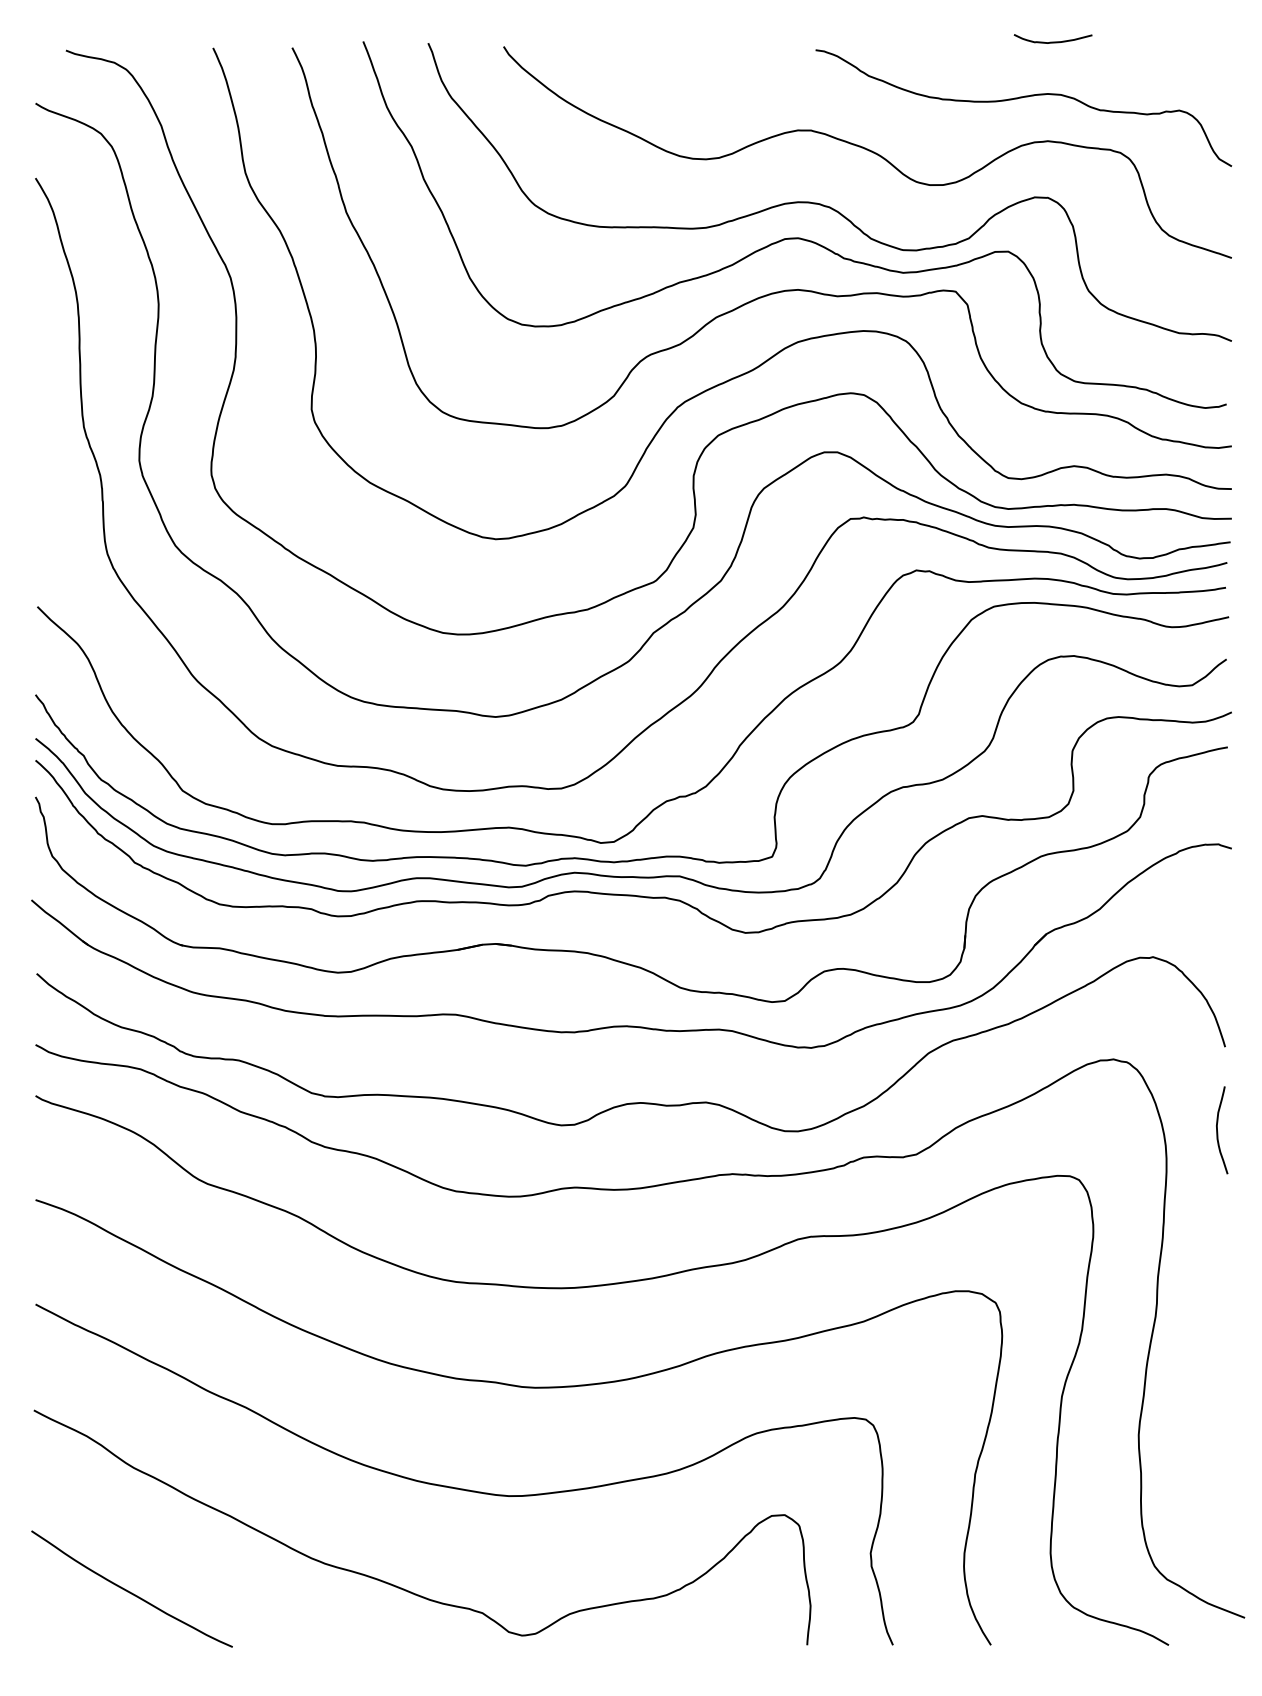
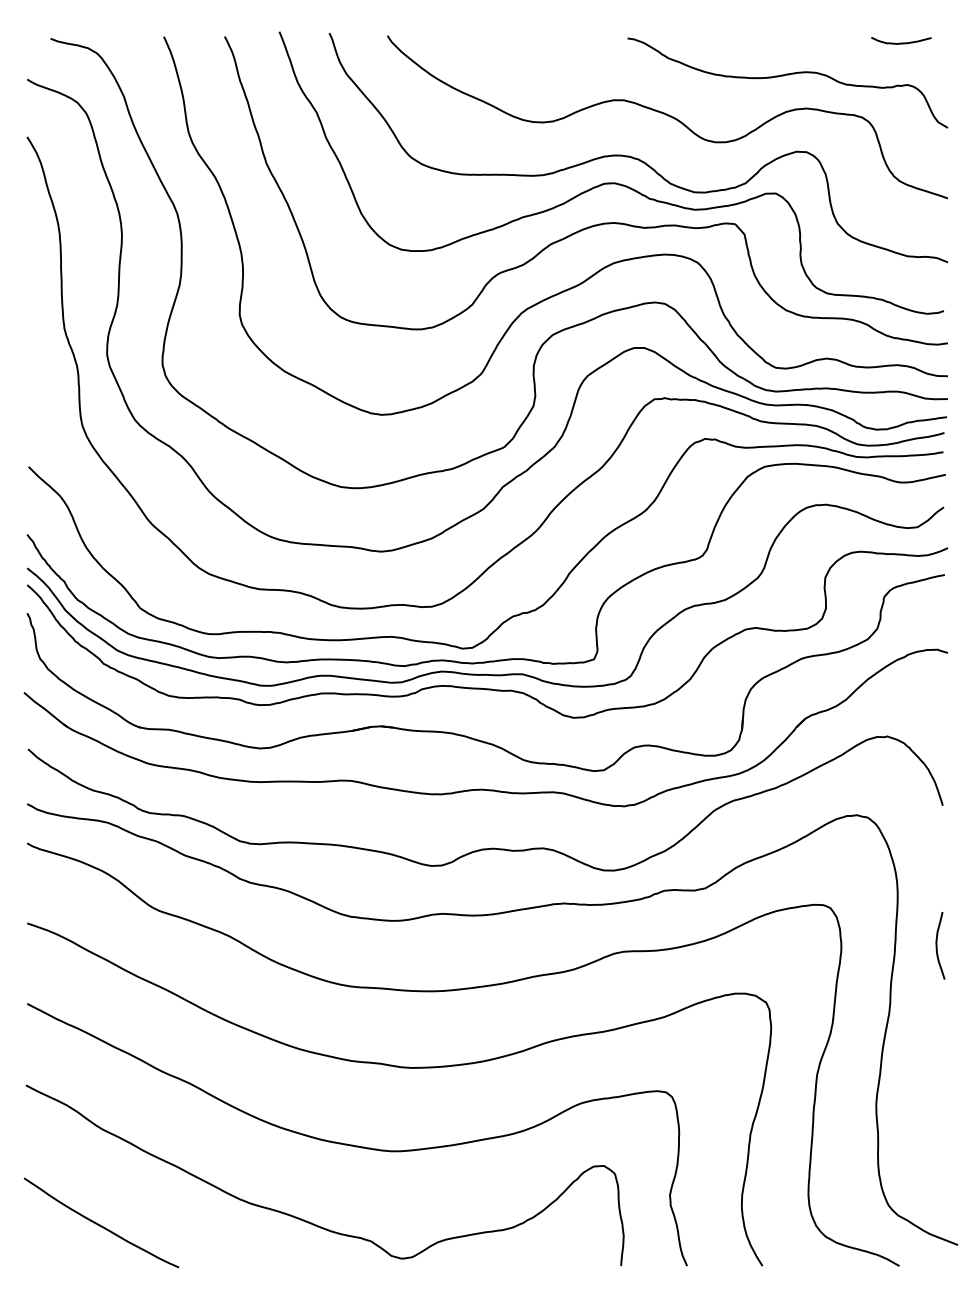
curve: (1053, 41) -> (901, 42), moved
curve: (1218, 1129) -> (937, 945), moved

